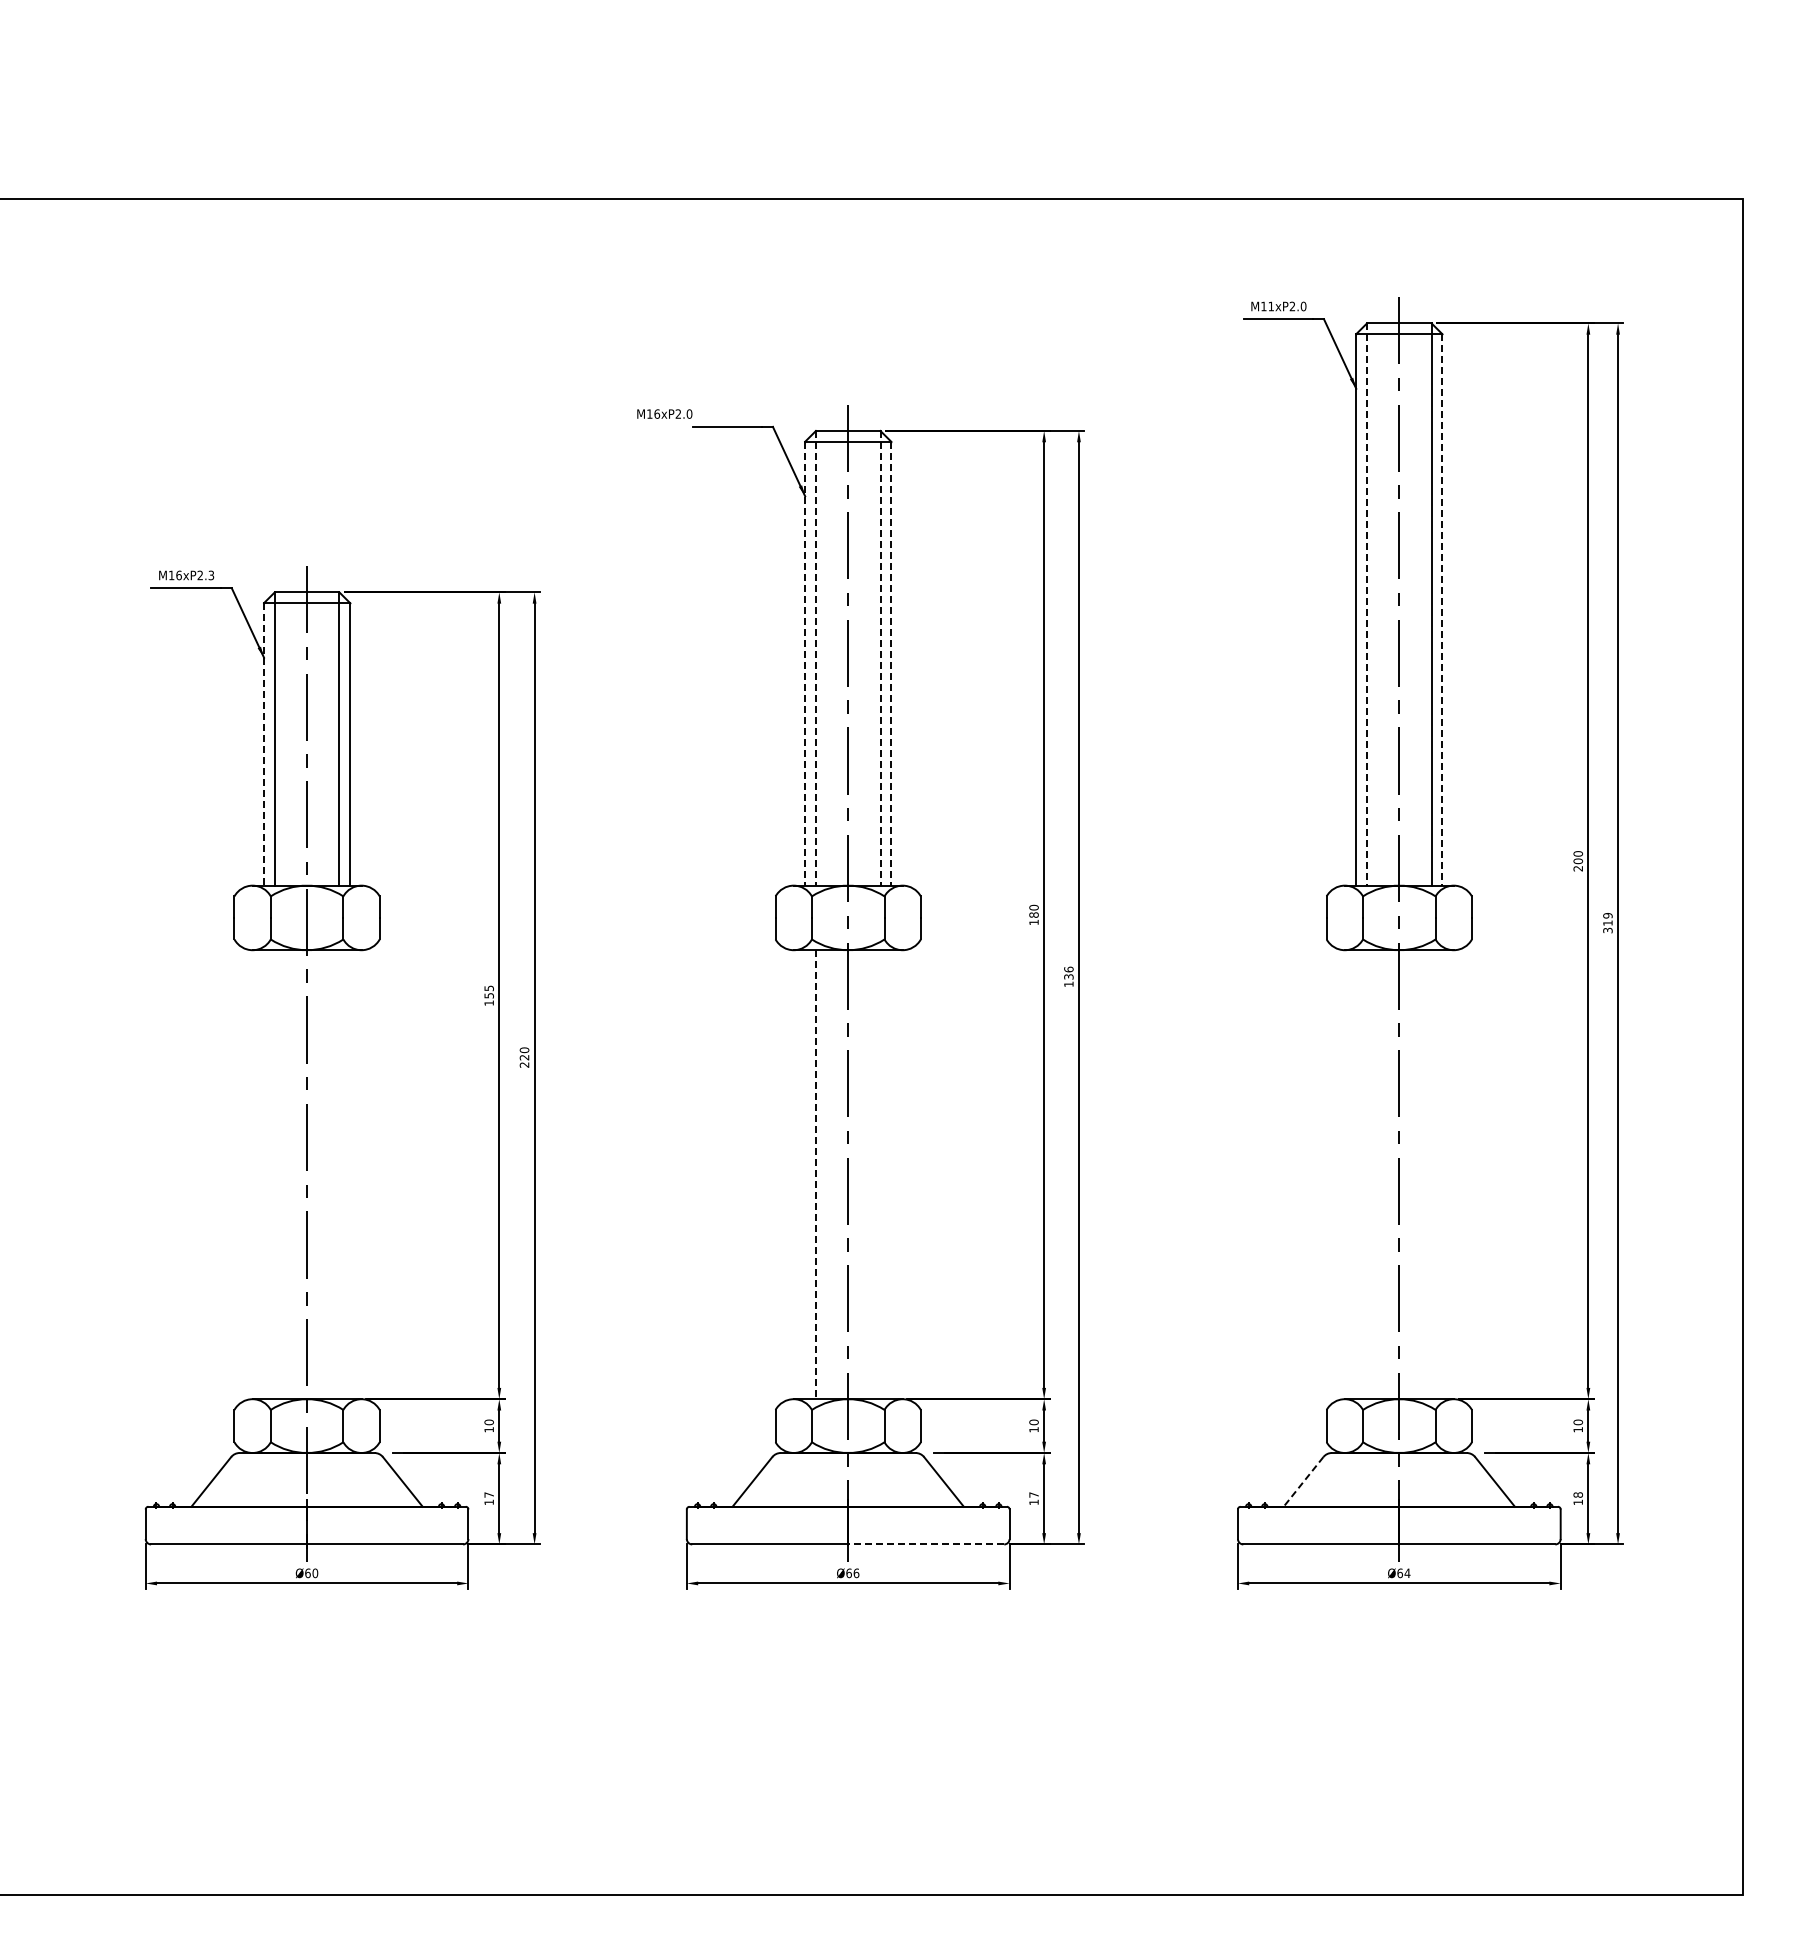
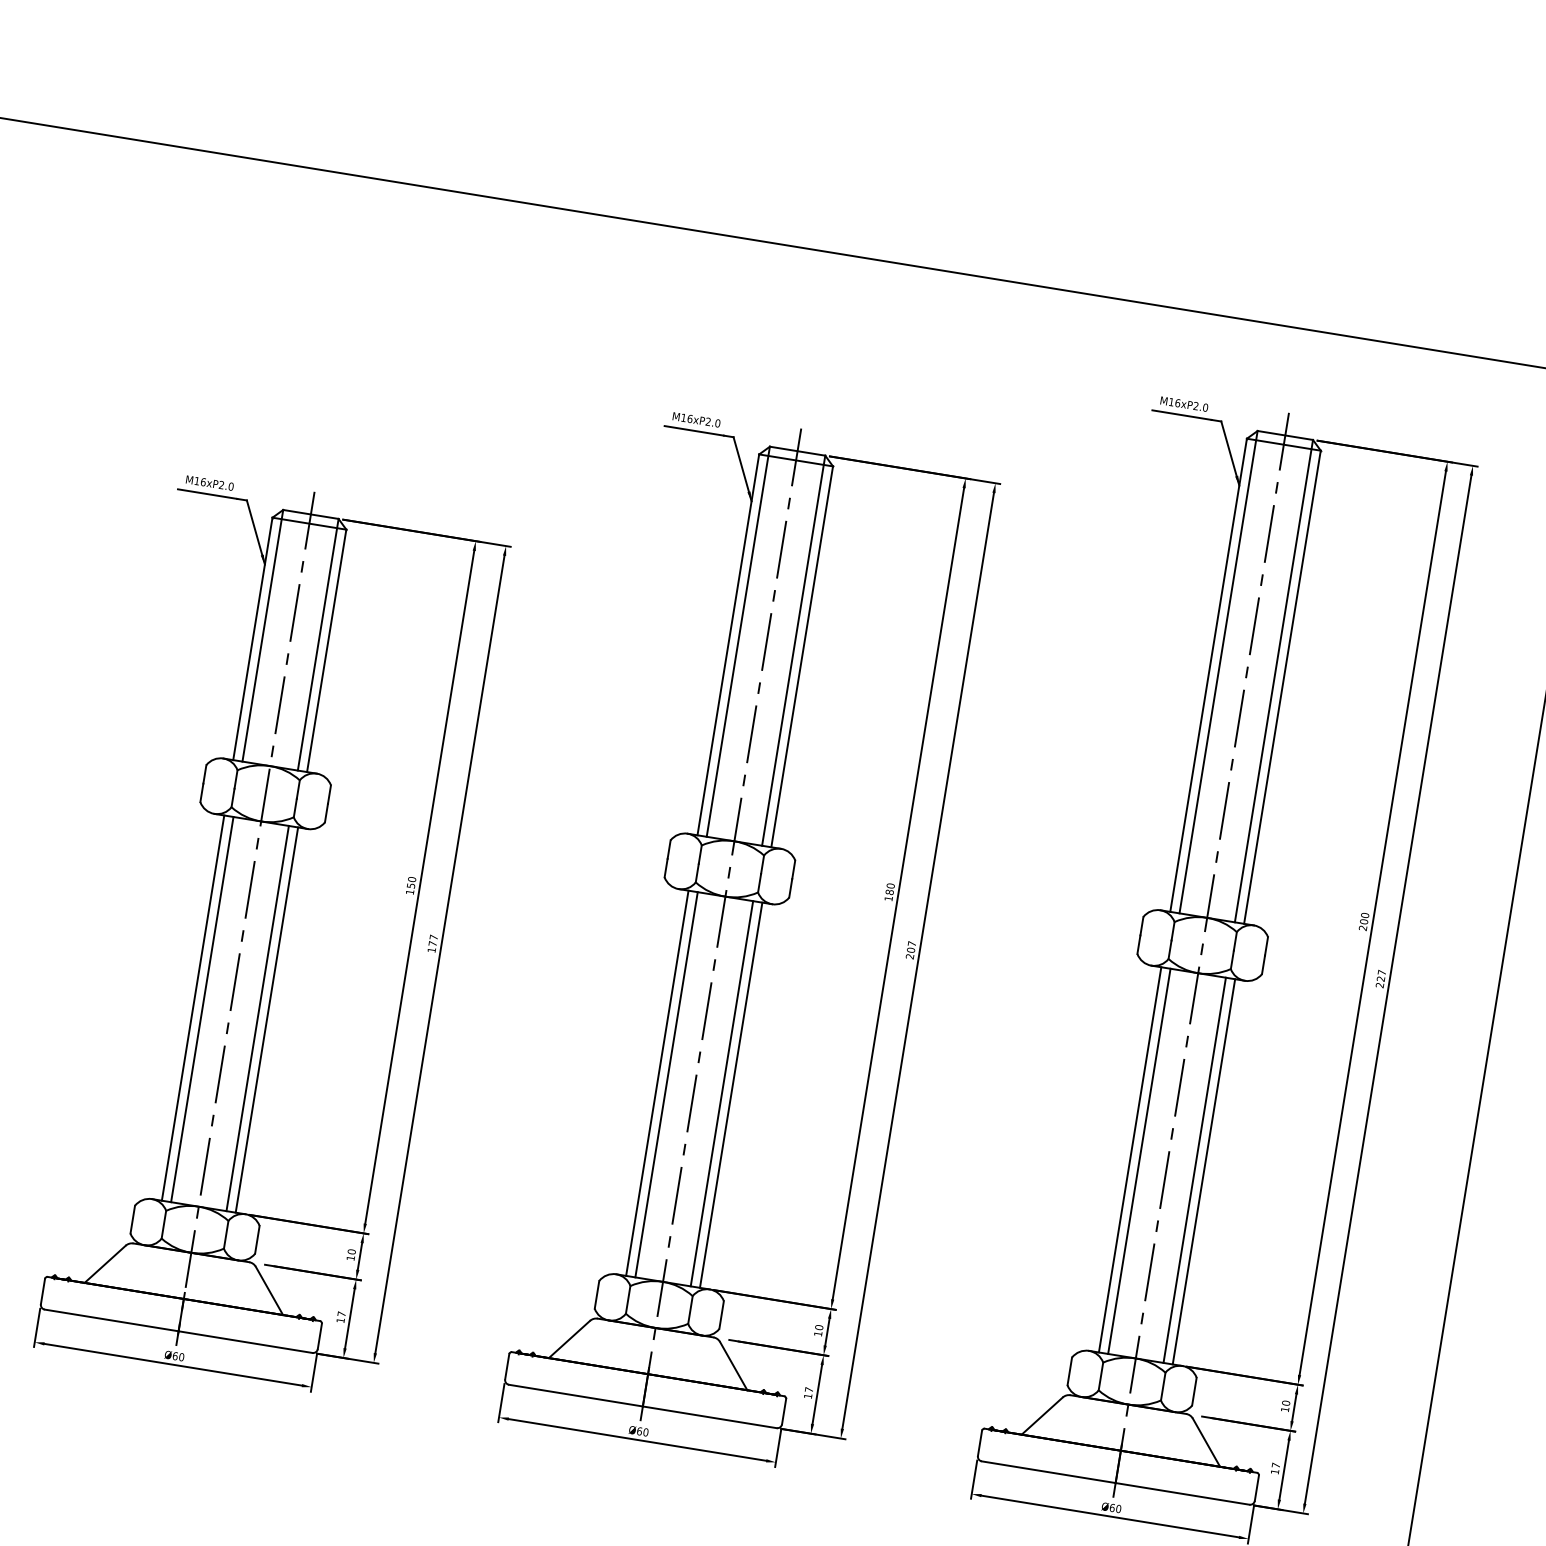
text: (1271, 306) -> (1178, 403), M11xP2.0 -> M16xP2.0
text: (664, 413) -> (696, 419), moved
text: (211, 575) -> (231, 486), M16xP2.3 -> M16xP2.0
line: (1367, 605) -> (1218, 673), dashed -> solid
line: (1442, 609) -> (1282, 686), dashed -> solid
line: (815, 658) -> (737, 641), dashed -> solid
line: (880, 658) -> (793, 650), dashed -> solid
line: (805, 663) -> (728, 644), dashed -> solid
line: (891, 663) -> (802, 656), dashed -> solid
line: (264, 744) -> (253, 639), dashed -> solid
text: (1607, 923) -> (1380, 979), 319 -> 227
text: (1068, 976) -> (910, 949), 136 -> 207
text: (488, 988) -> (411, 879), 155 -> 150
text: (524, 1057) -> (432, 943), 220 -> 177
line: (264, 1174) -> (193, 1007), added
line: (274, 1174) -> (202, 1009), added
line: (339, 1174) -> (257, 1018), added
line: (350, 1174) -> (267, 1019), added
line: (805, 1174) -> (657, 1083), added
line: (815, 1174) -> (666, 1084), dashed -> solid
line: (880, 1174) -> (721, 1093), added
line: (891, 1174) -> (731, 1095), added
line: (1356, 1174) -> (1130, 1159), added
line: (1367, 1174) -> (1139, 1161), added
line: (1431, 1174) -> (1194, 1170), added
line: (1442, 1174) -> (1204, 1171), added
line: (1303, 1481) -> (1042, 1415), dashed -> solid
text: (1577, 1494) -> (1275, 1464), 18 -> 17
line: (926, 1544) -> (710, 1417), dashed -> solid
text: (856, 1572) -> (646, 1431), Ø66 -> Ø60
text: (1407, 1573) -> (1118, 1509), Ø64 -> Ø60

